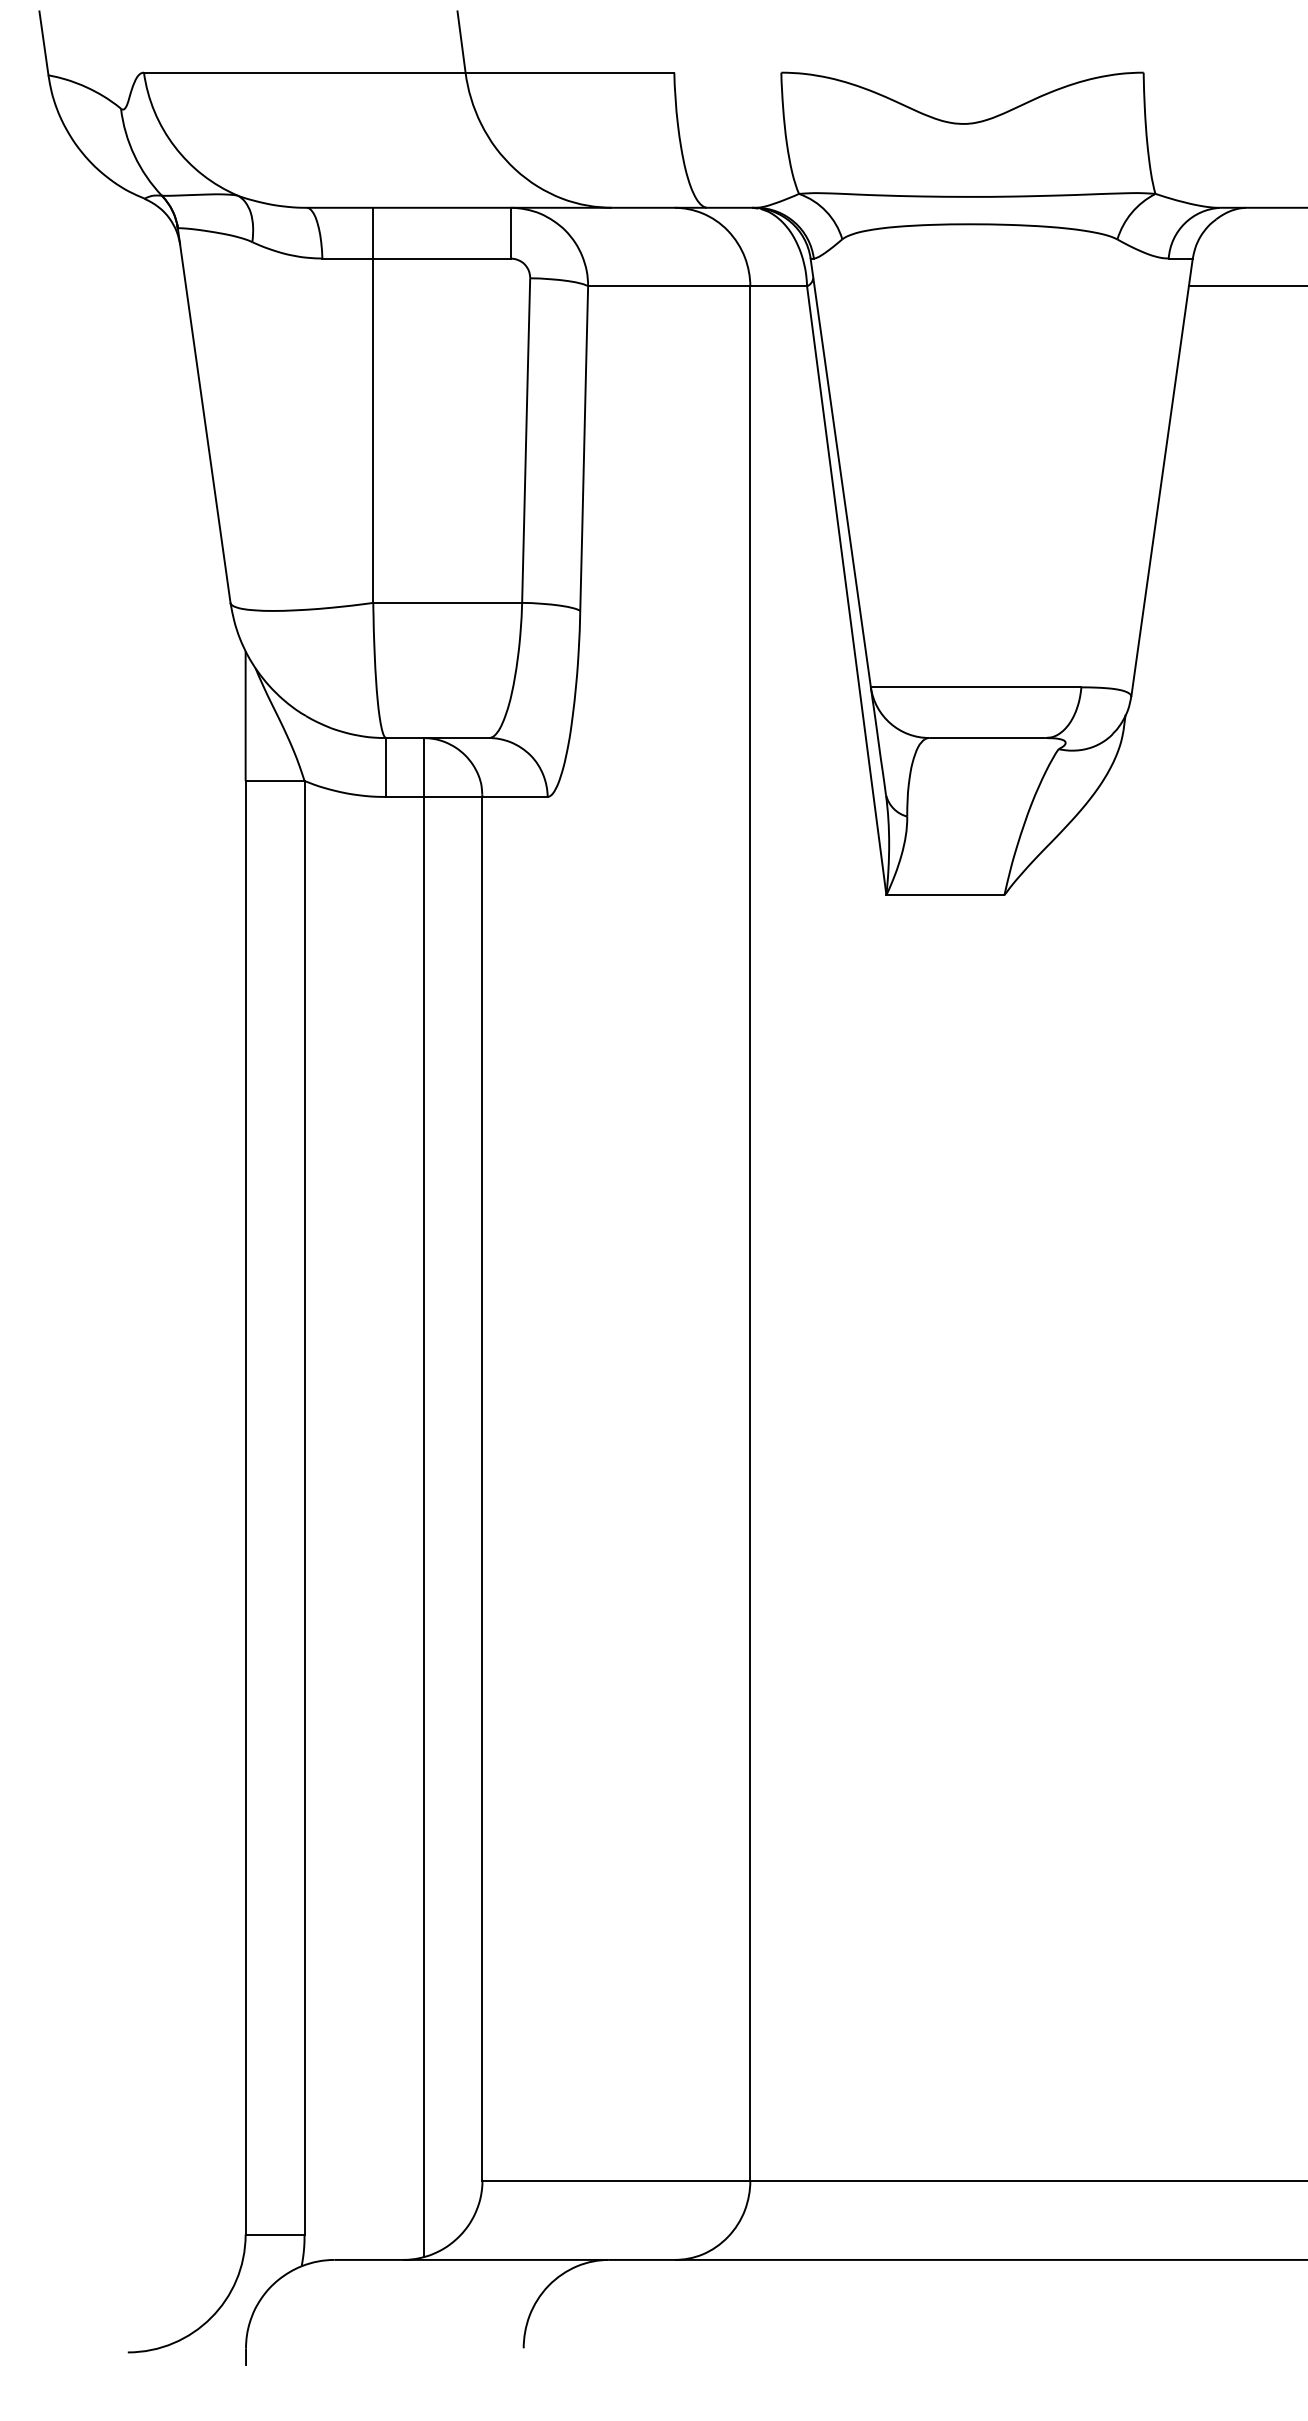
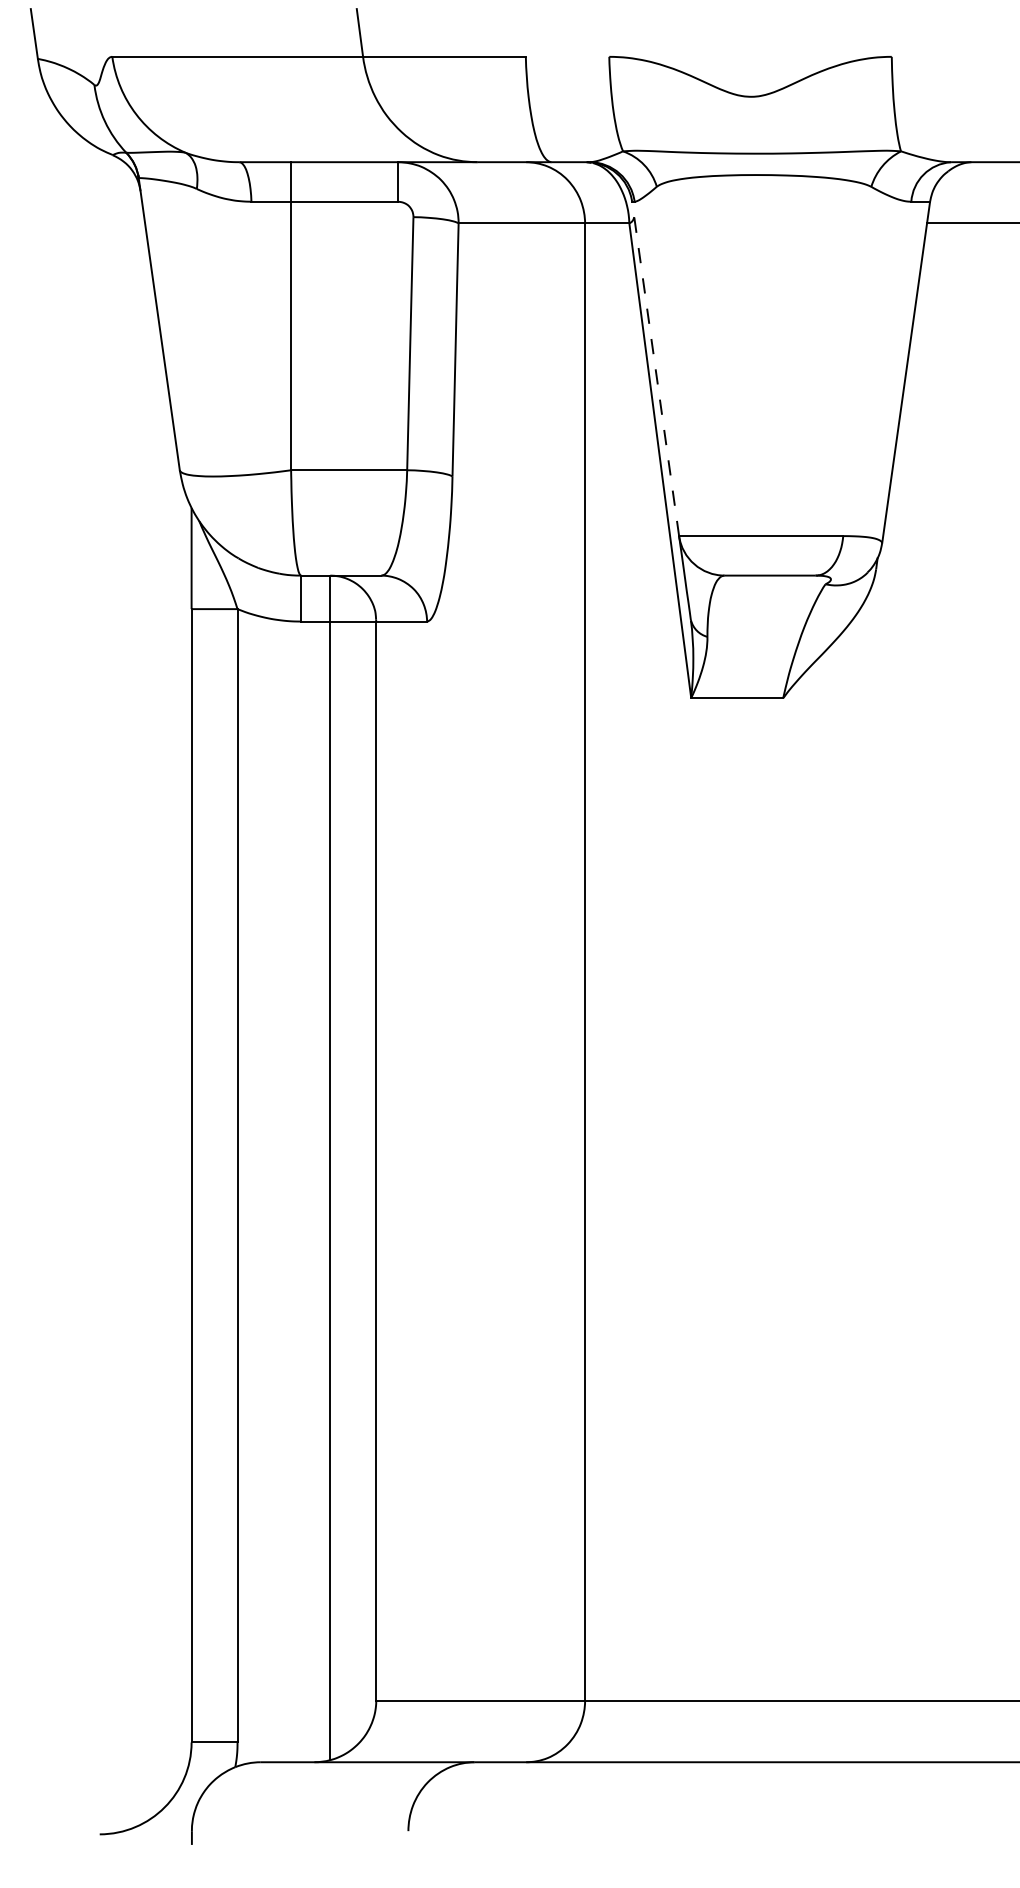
line: (840, 472) -> (655, 368), solid -> dashed

